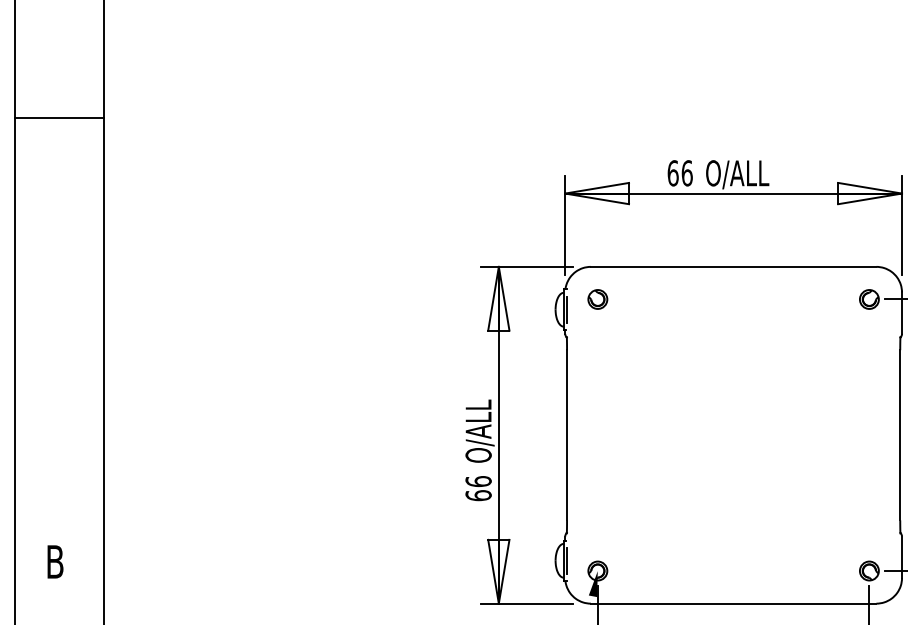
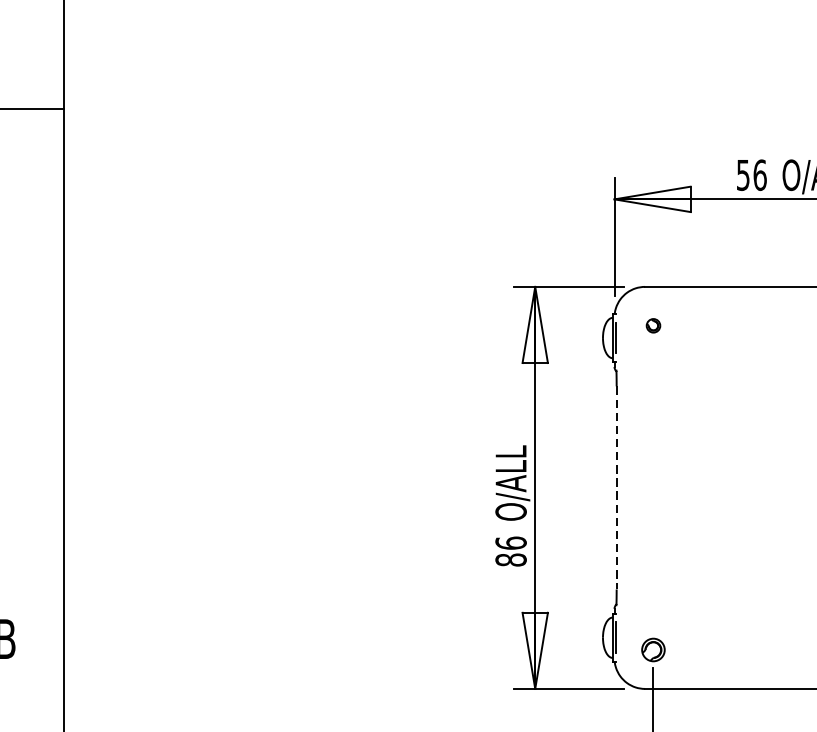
text: (672, 173) -> (742, 175), 66 -> 56
part: (597, 299) -> (653, 325), size x0.6
line: (567, 435) -> (617, 488), solid -> dashed
text: (478, 495) -> (510, 559), 66 -> 86
fill: (592, 584) -> (647, 666), removed

